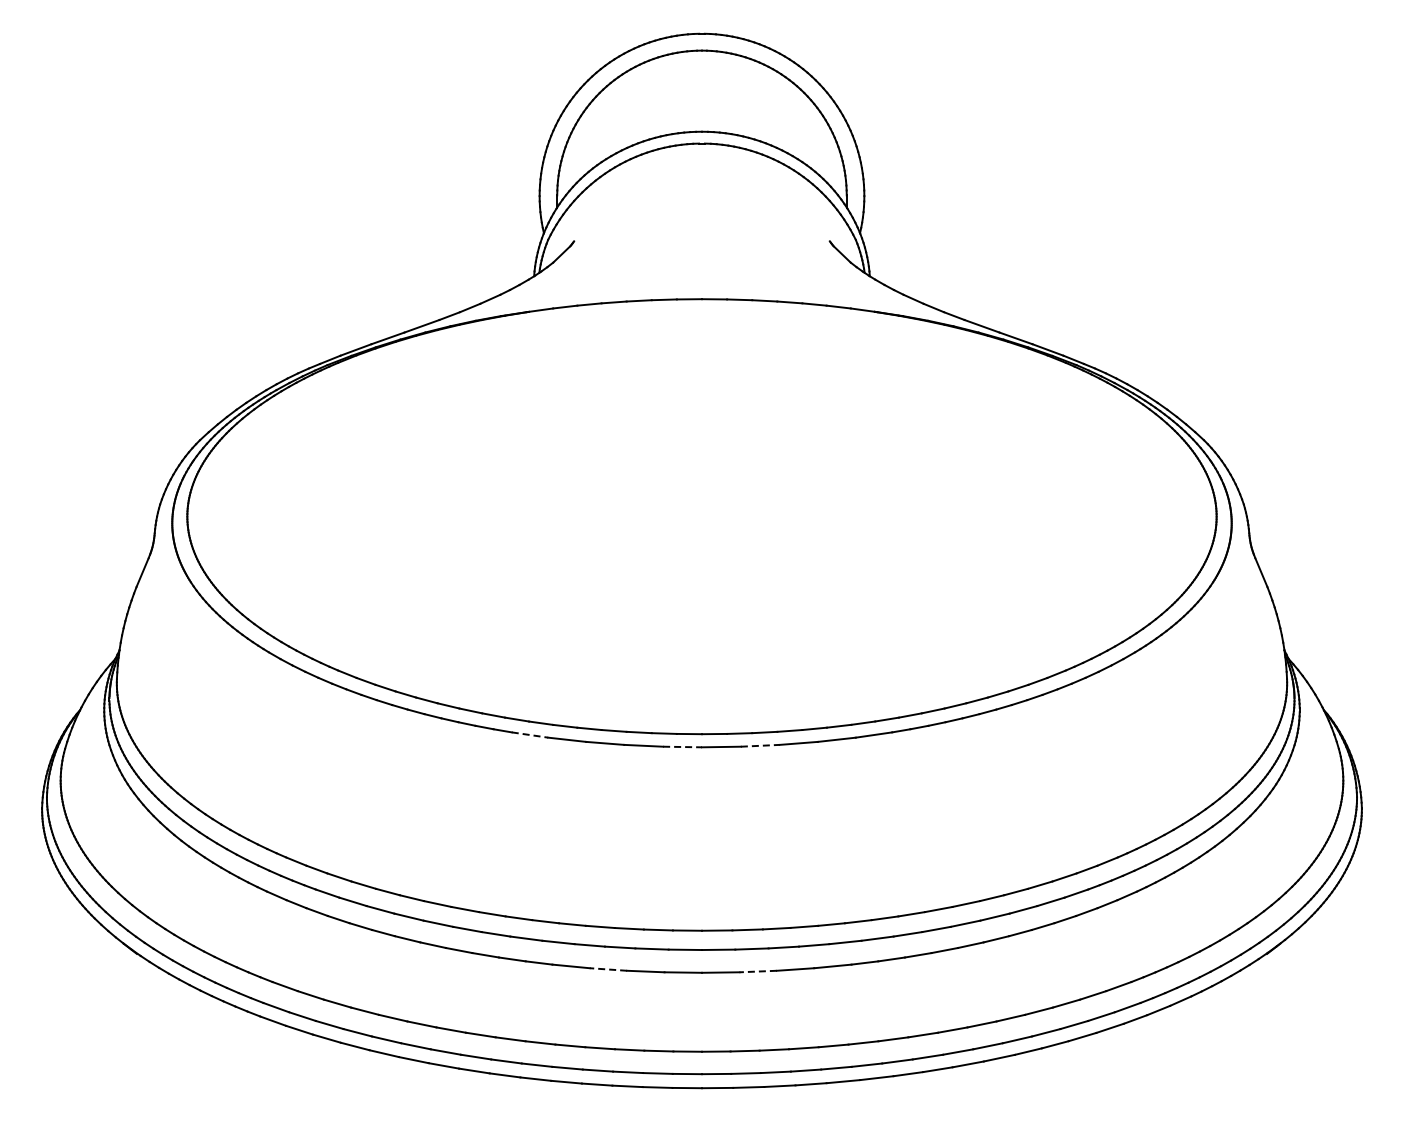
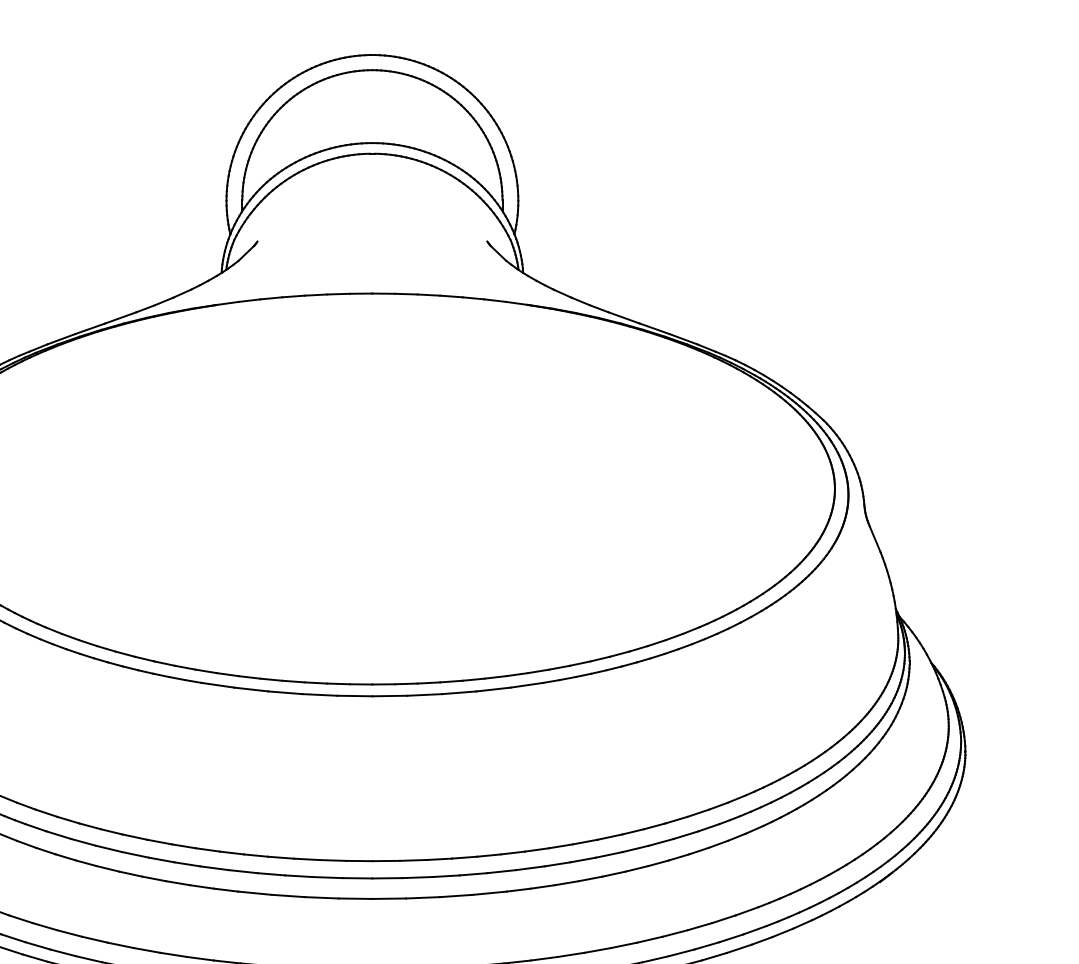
line: (530, 735) -> (218, 685), dashed -> solid
line: (760, 745) -> (425, 694), dashed -> solid
line: (683, 747) -> (355, 696), dashed -> solid
line: (608, 969) -> (288, 895), dashed -> solid
line: (758, 971) -> (423, 897), dashed -> solid

